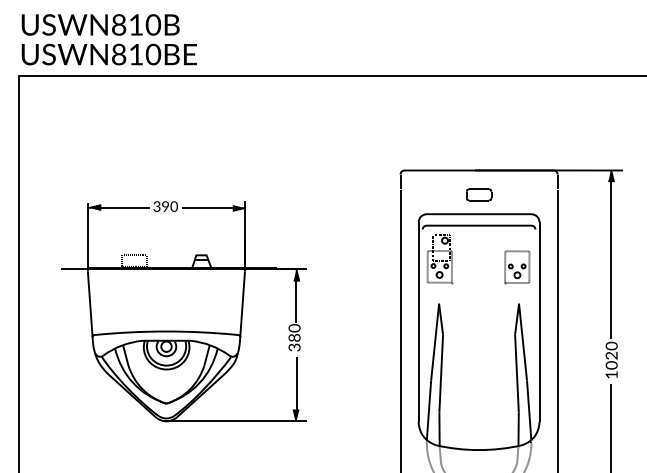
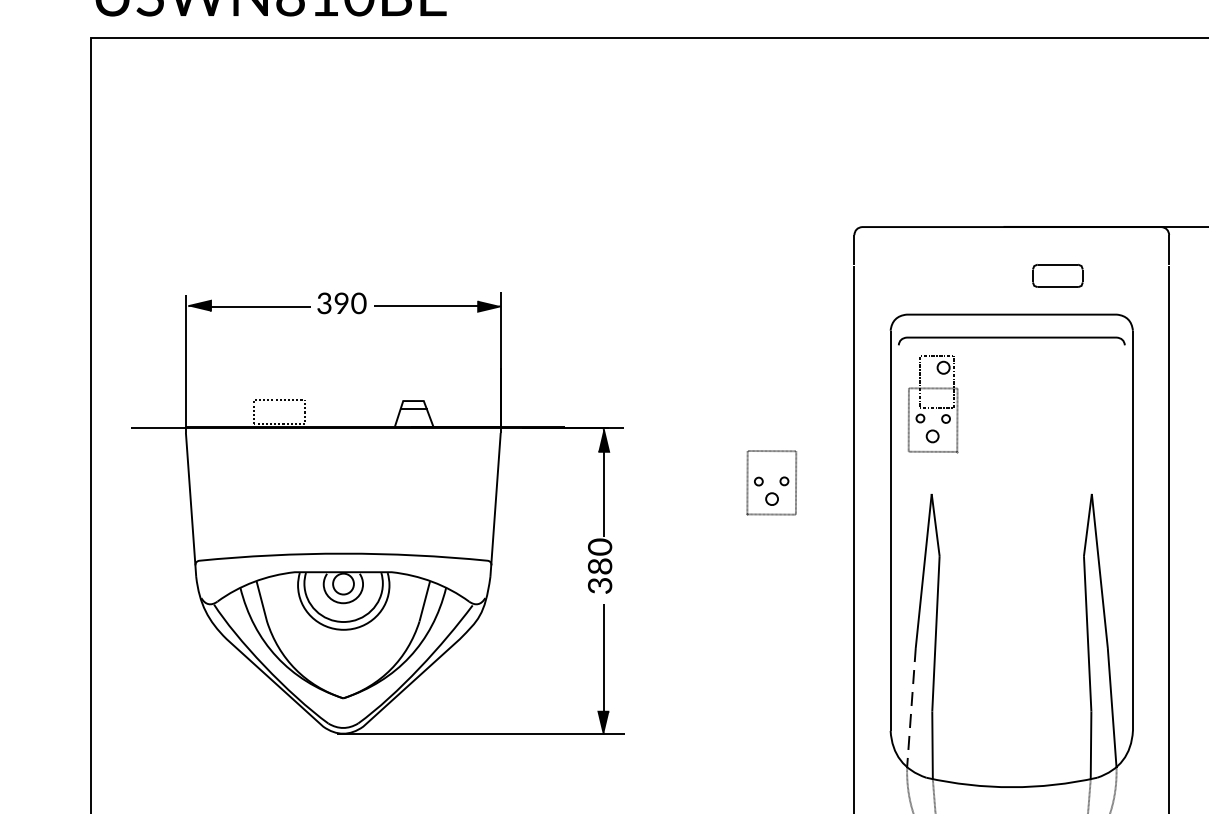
part: (479, 194) -> (1058, 275), moved
part: (517, 267) -> (772, 483), moved
part: (183, 311) -> (377, 513), moved
line: (429, 410) -> (912, 707), solid -> dashed

